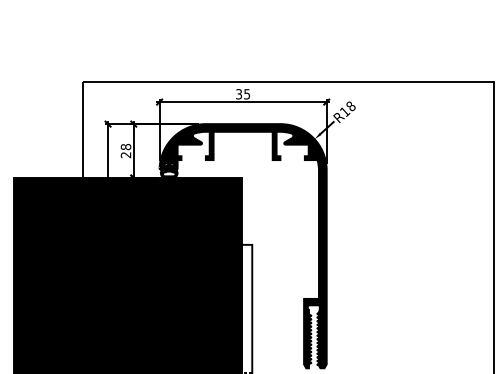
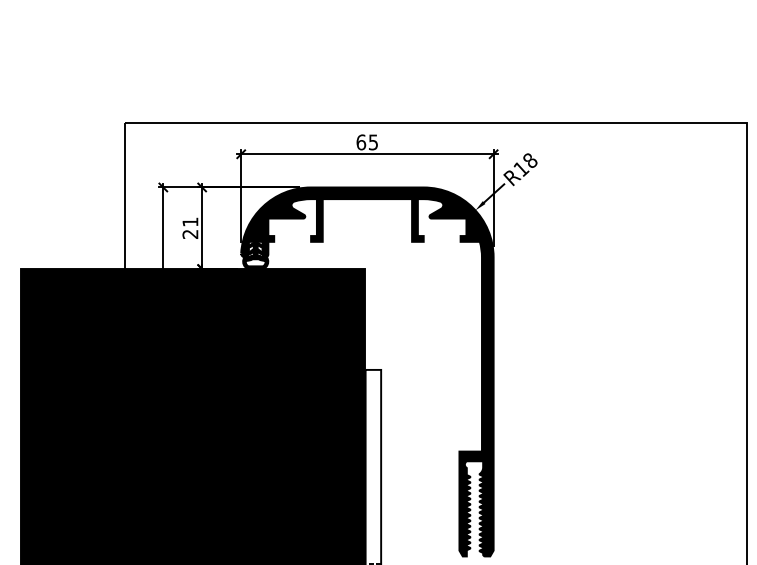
text: (239, 94) -> (361, 142), 35 -> 65
text: (125, 147) -> (189, 222), 28 -> 21

